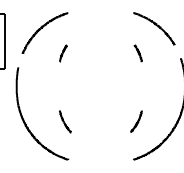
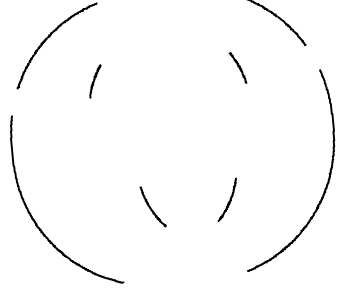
part: (65, 121) -> (153, 206), moved
part: (136, 121) -> (227, 199), moved

